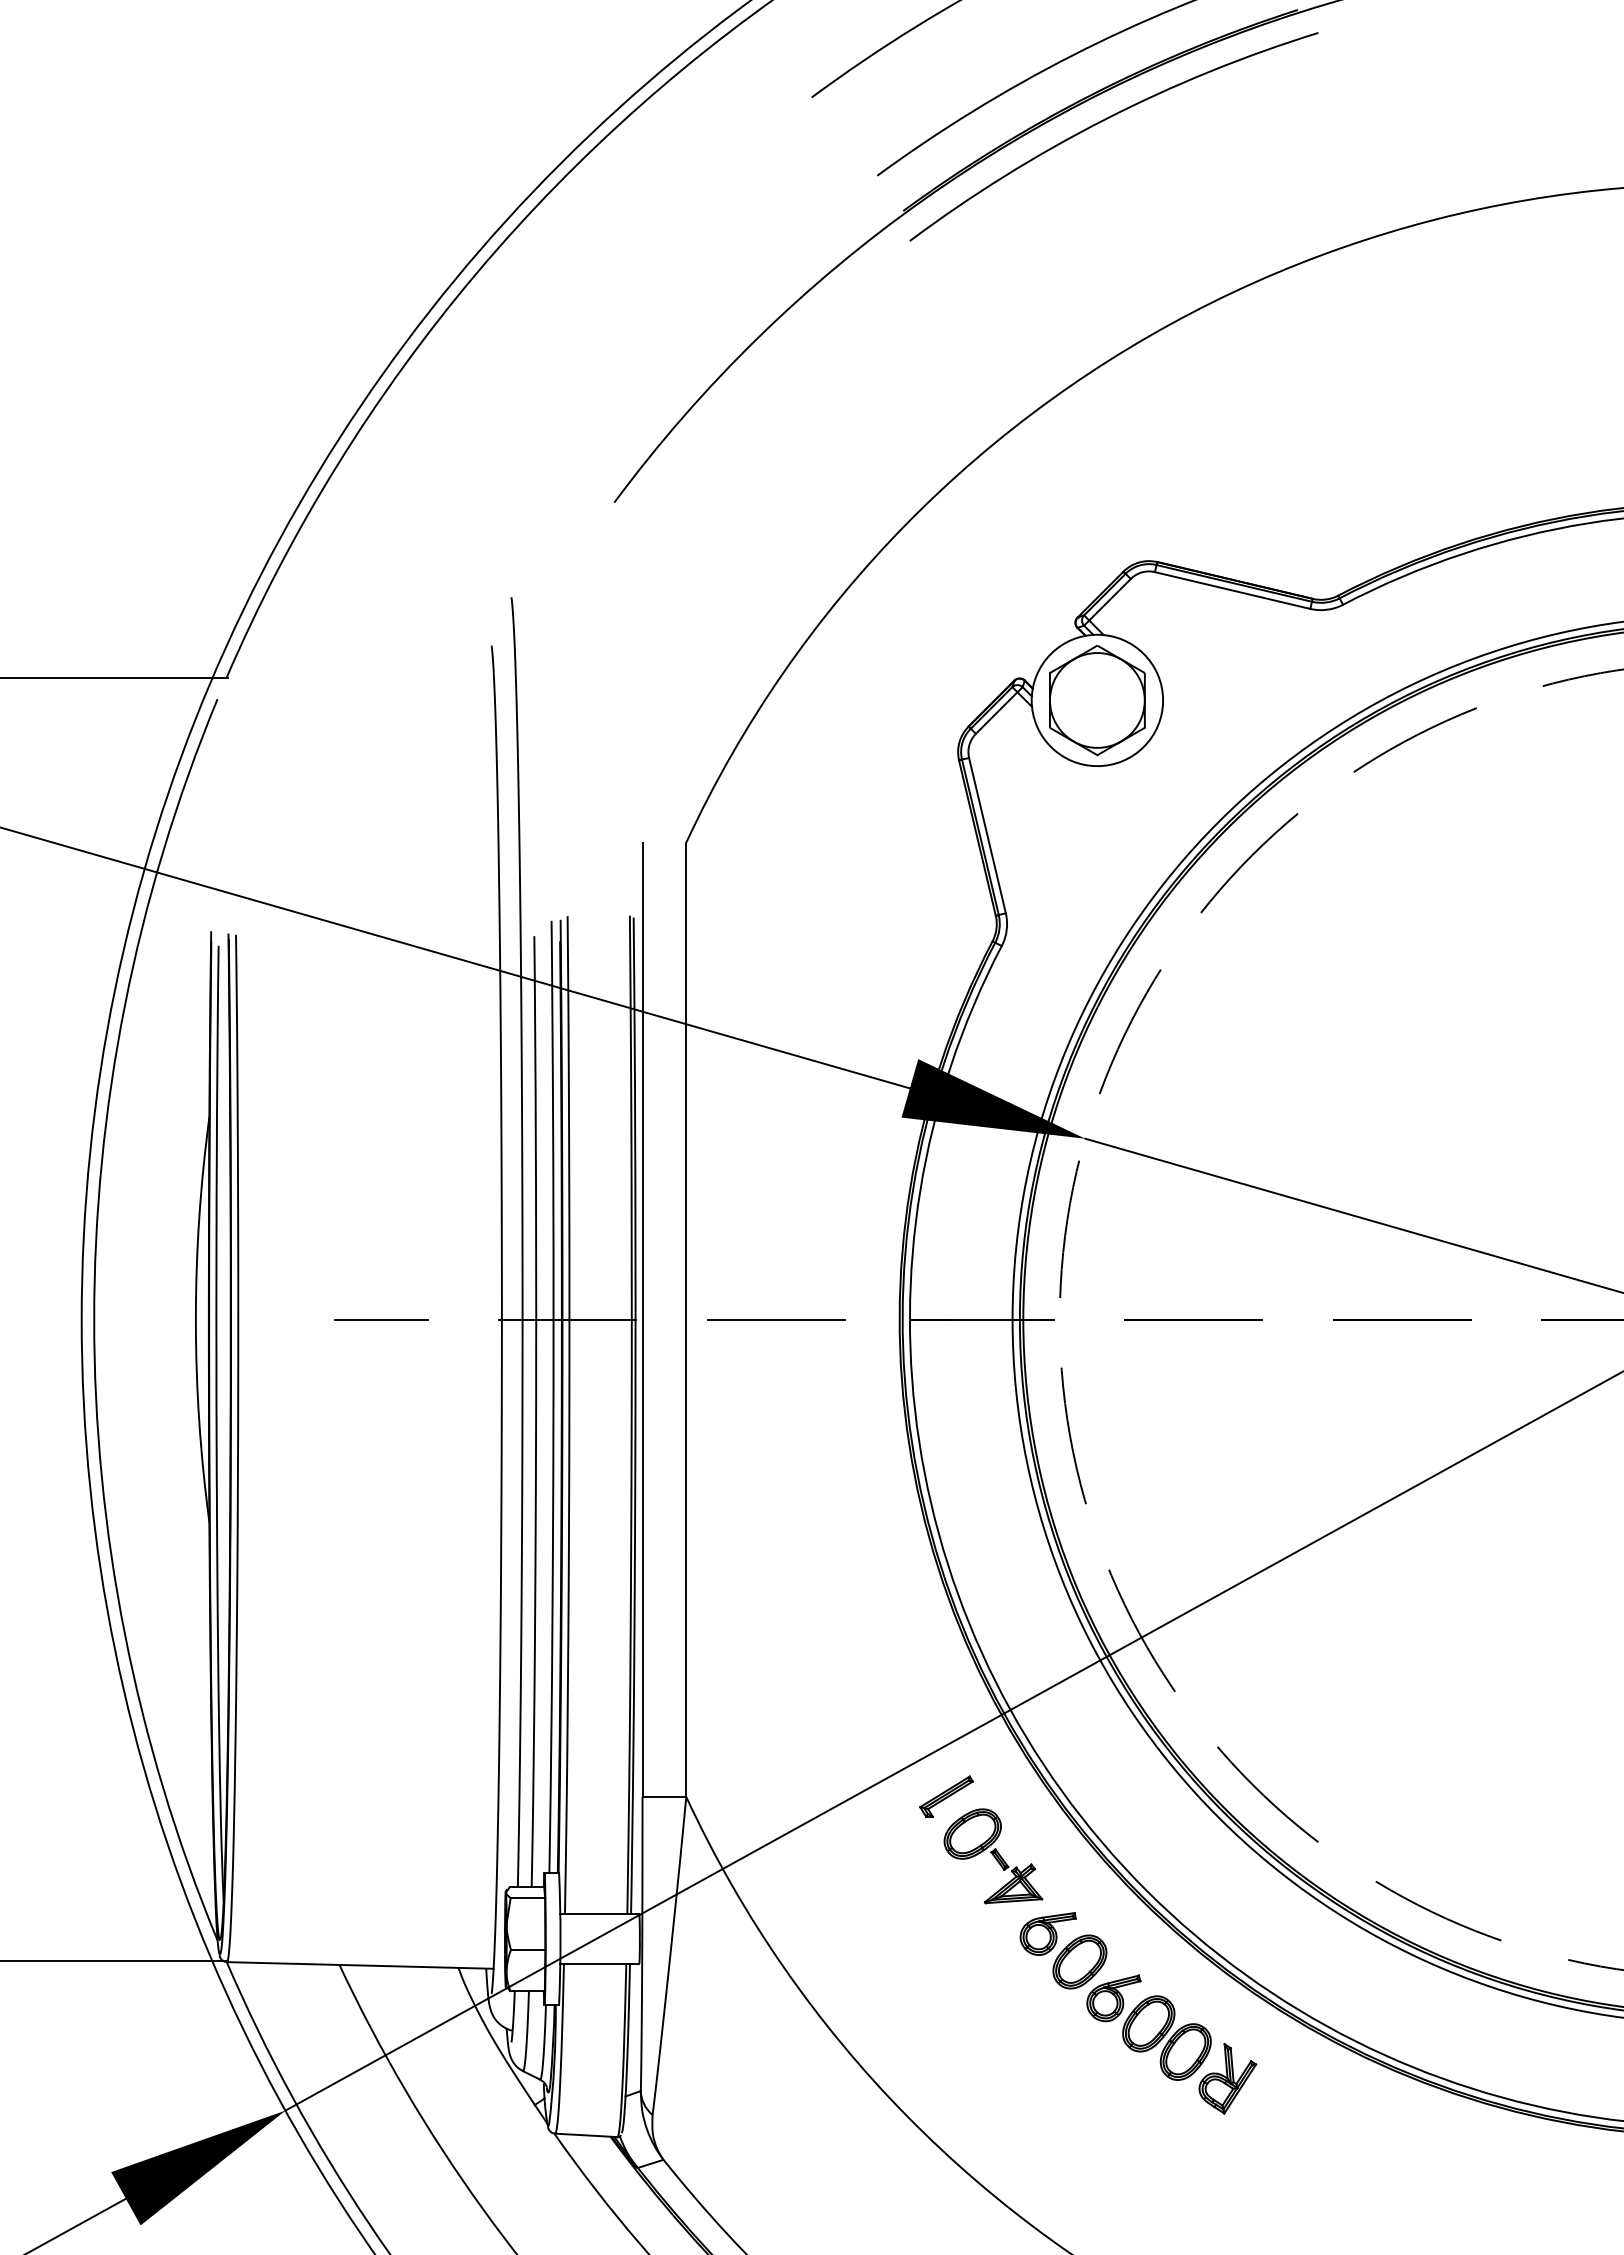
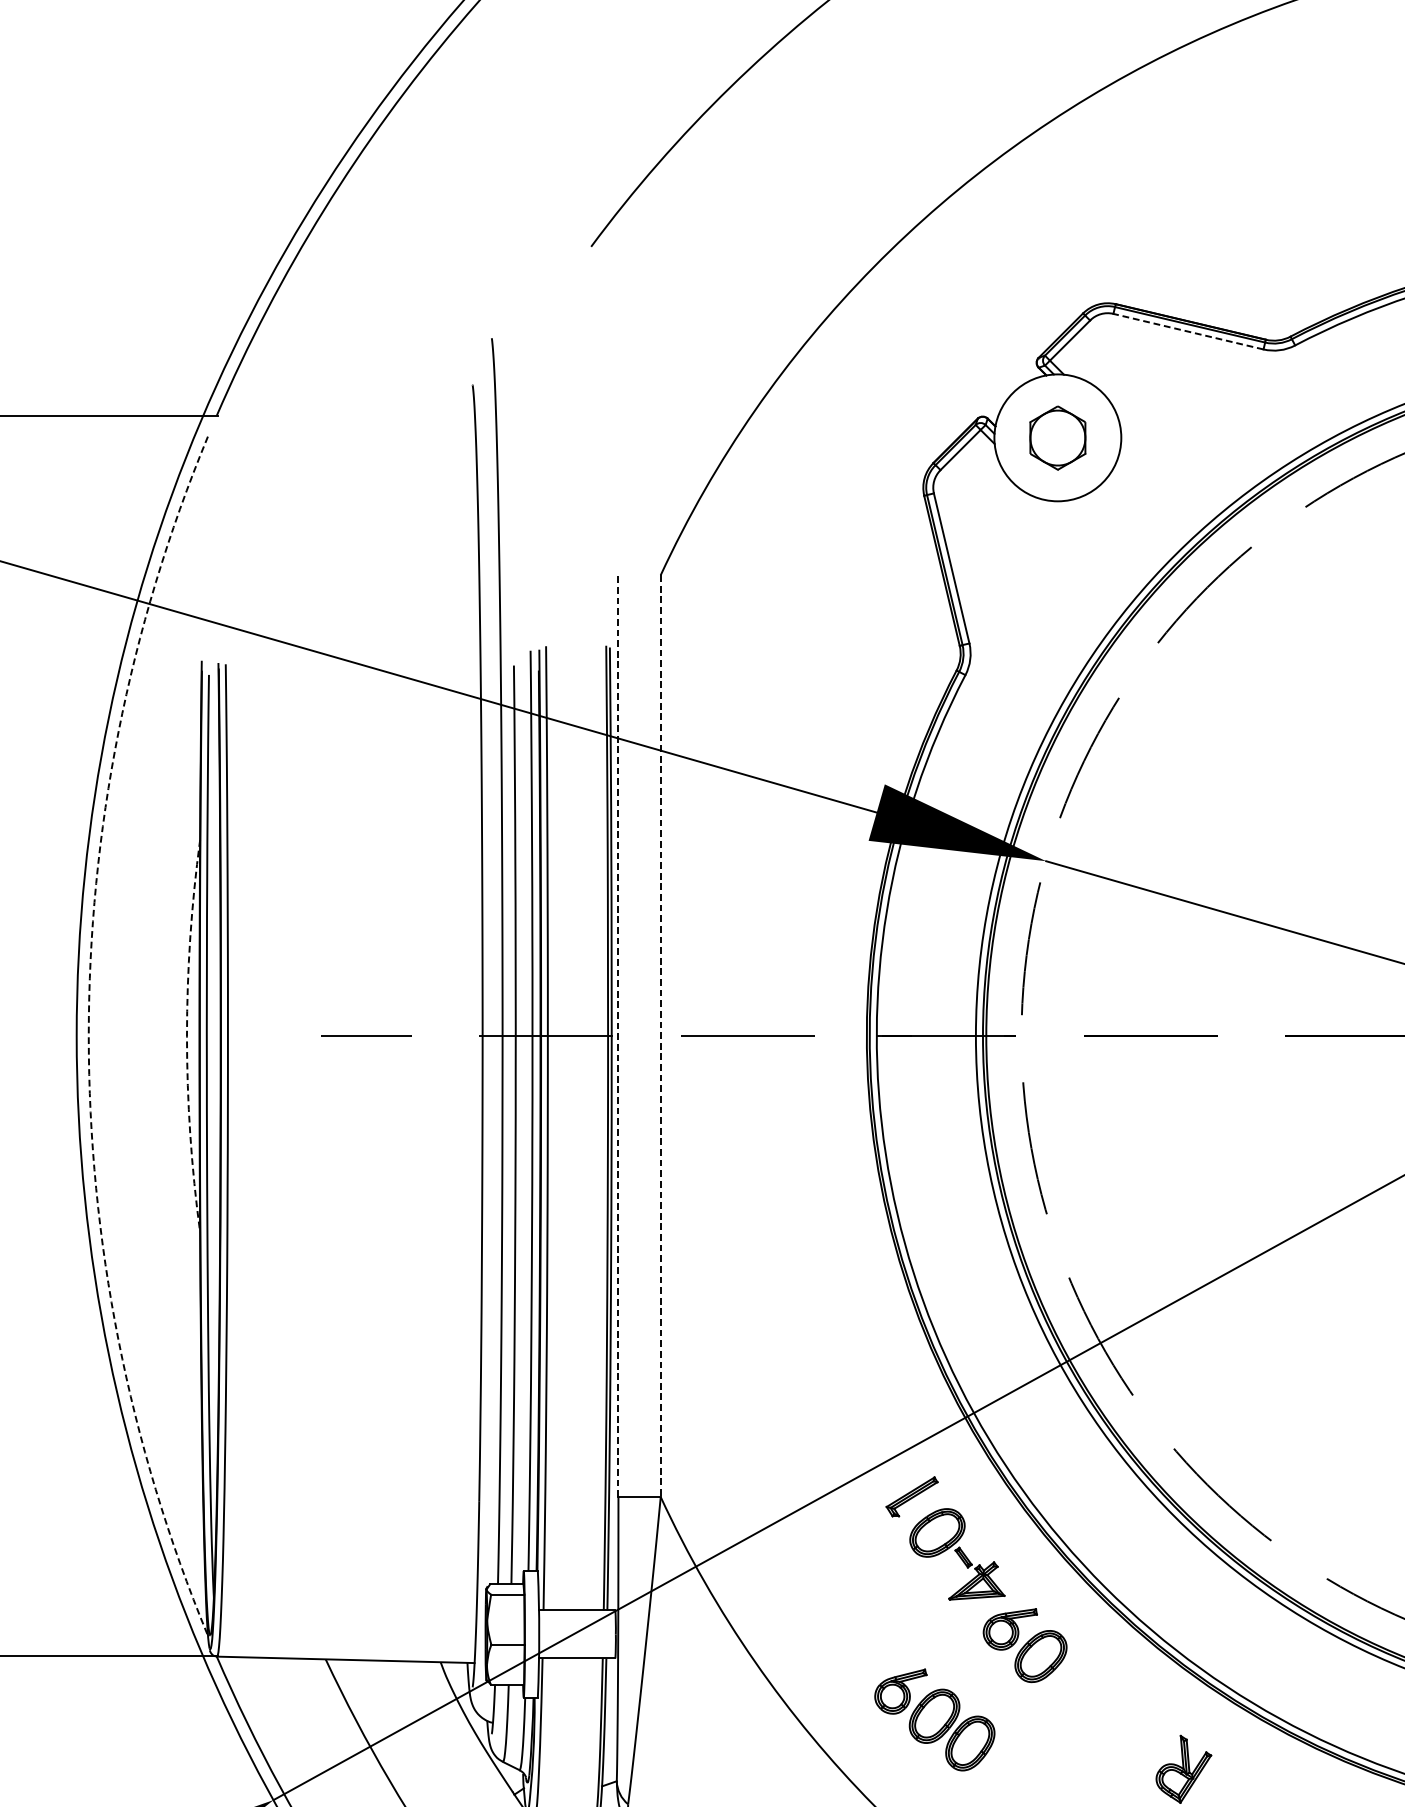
line: (1232, 590) -> (1188, 331), solid -> dashed
part: (1097, 700) -> (1057, 437), size x0.6
arc: (94, 1319) -> (89, 1035), solid -> dashed
arc: (195, 1319) -> (186, 1035), solid -> dashed
line: (642, 1319) -> (618, 1035), solid -> dashed
line: (686, 1320) -> (660, 1036), solid -> dashed
part: (1148, 2027) -> (934, 1719), moved

